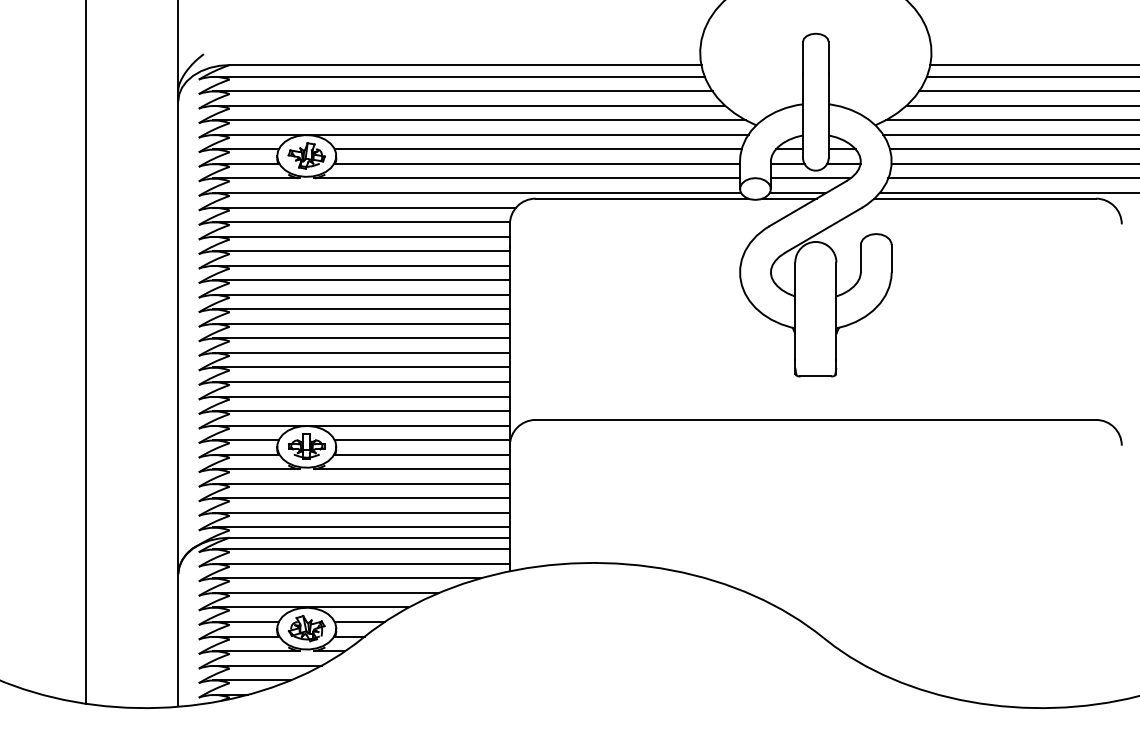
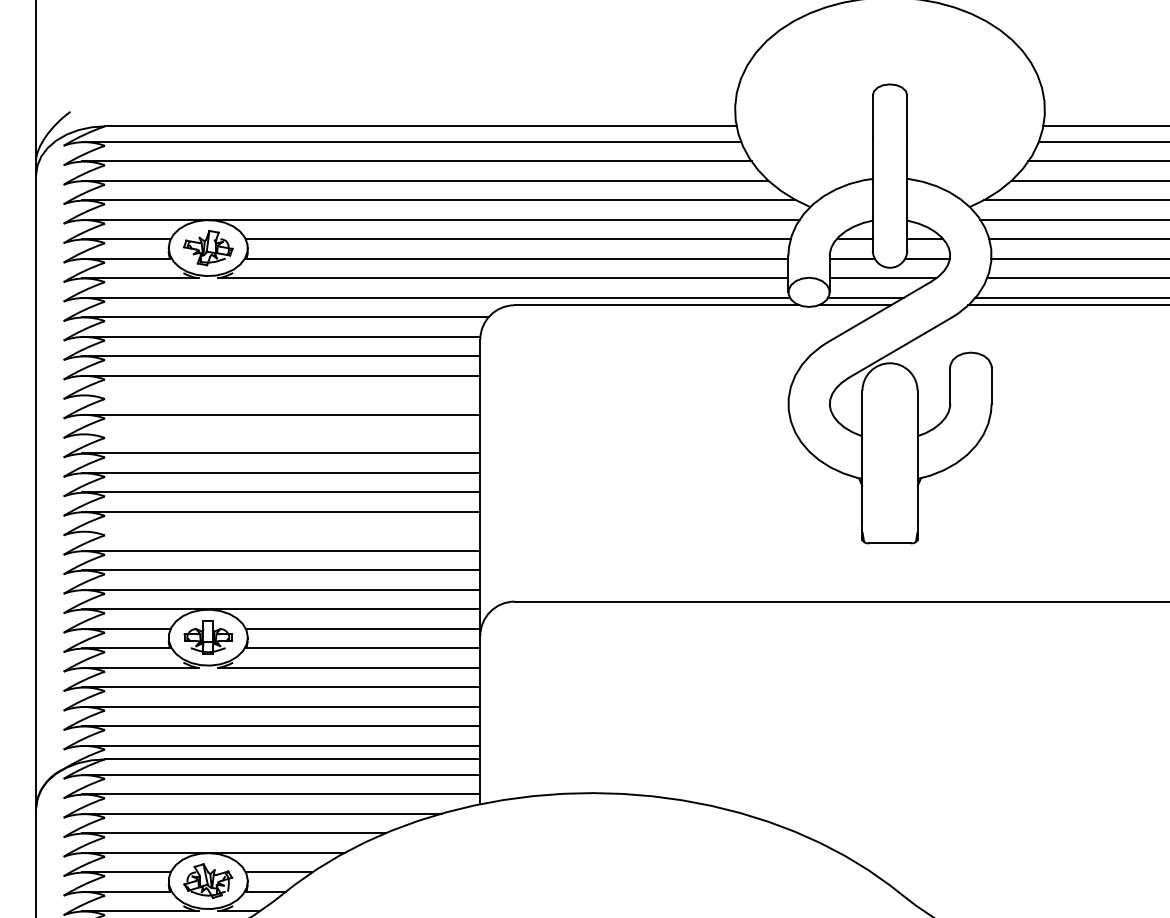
line: (360, 265) -> (280, 394), removed
line: (360, 294) -> (280, 433), removed
line: (360, 367) -> (280, 531), removed

